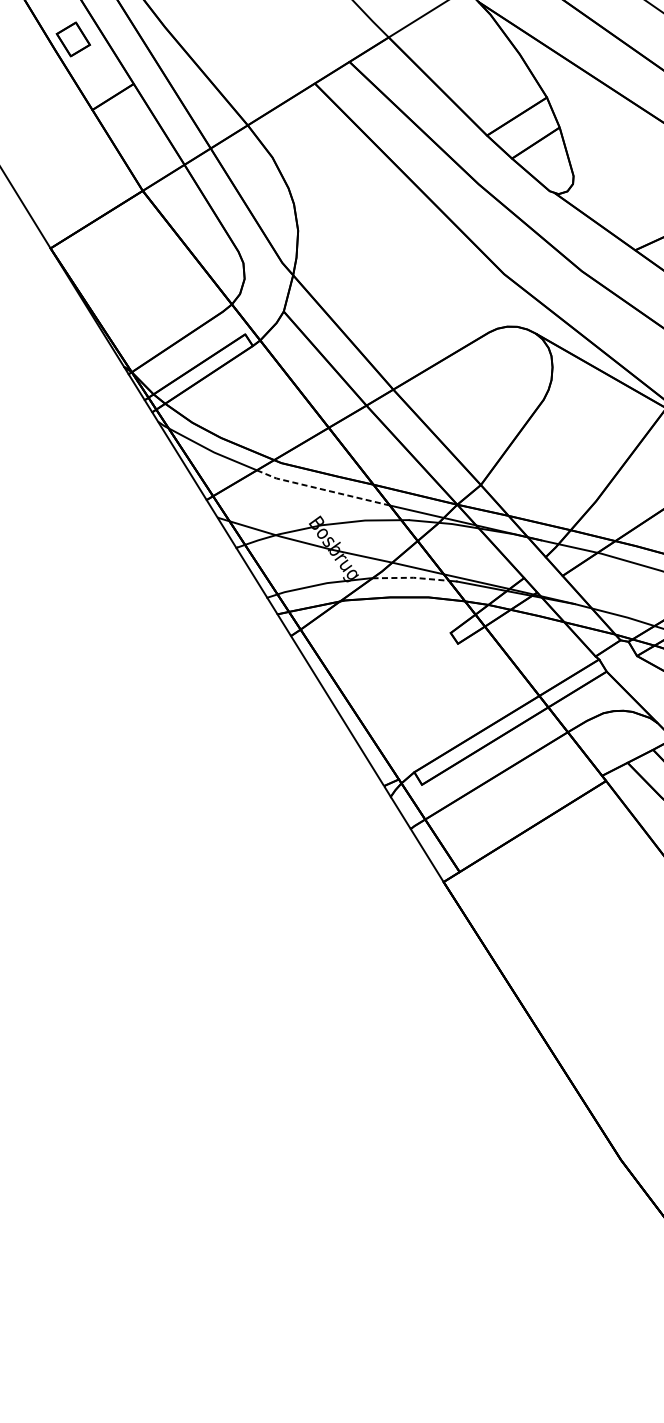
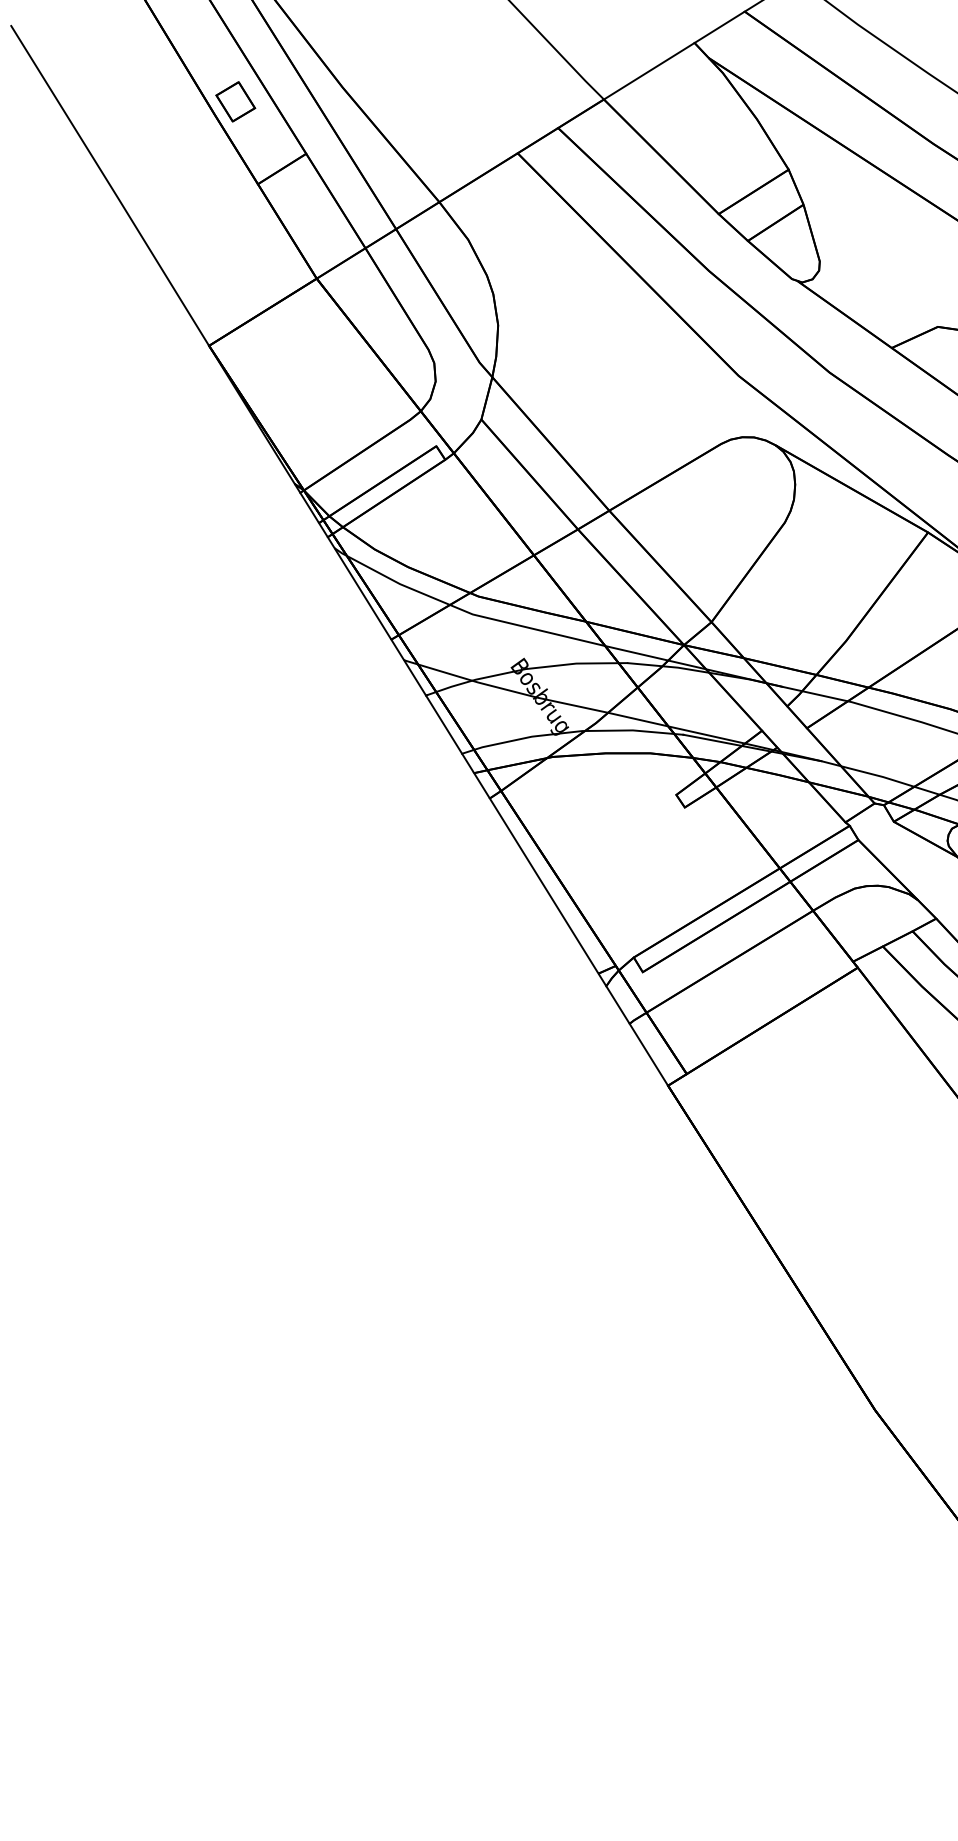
line: (321, 489) -> (525, 627), dashed -> solid
line: (411, 577) -> (630, 730), dashed -> solid

